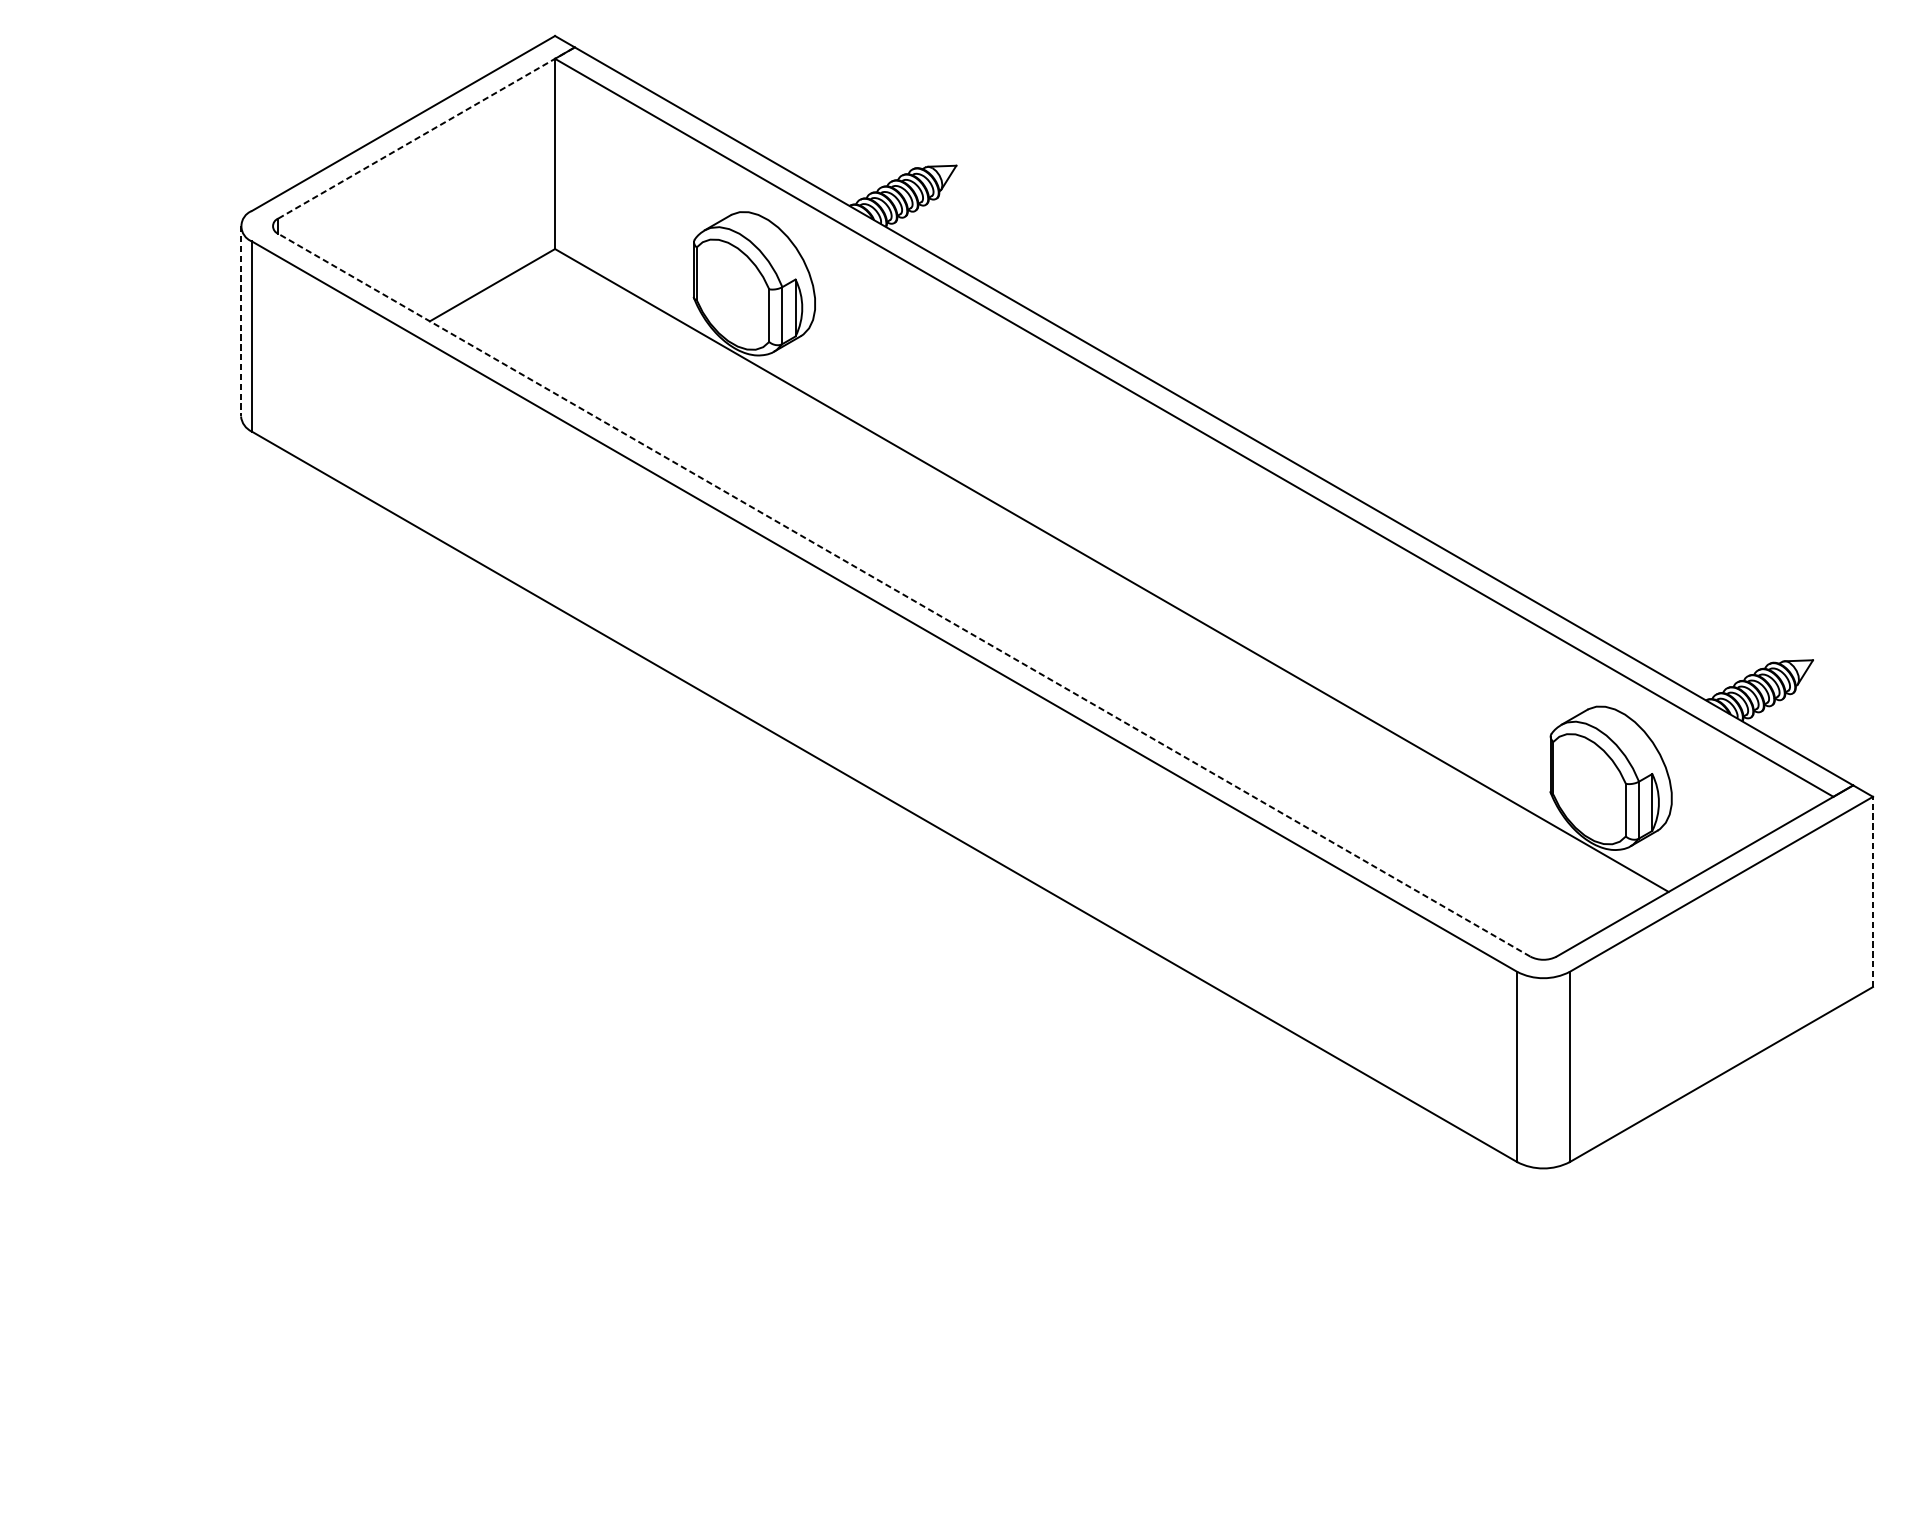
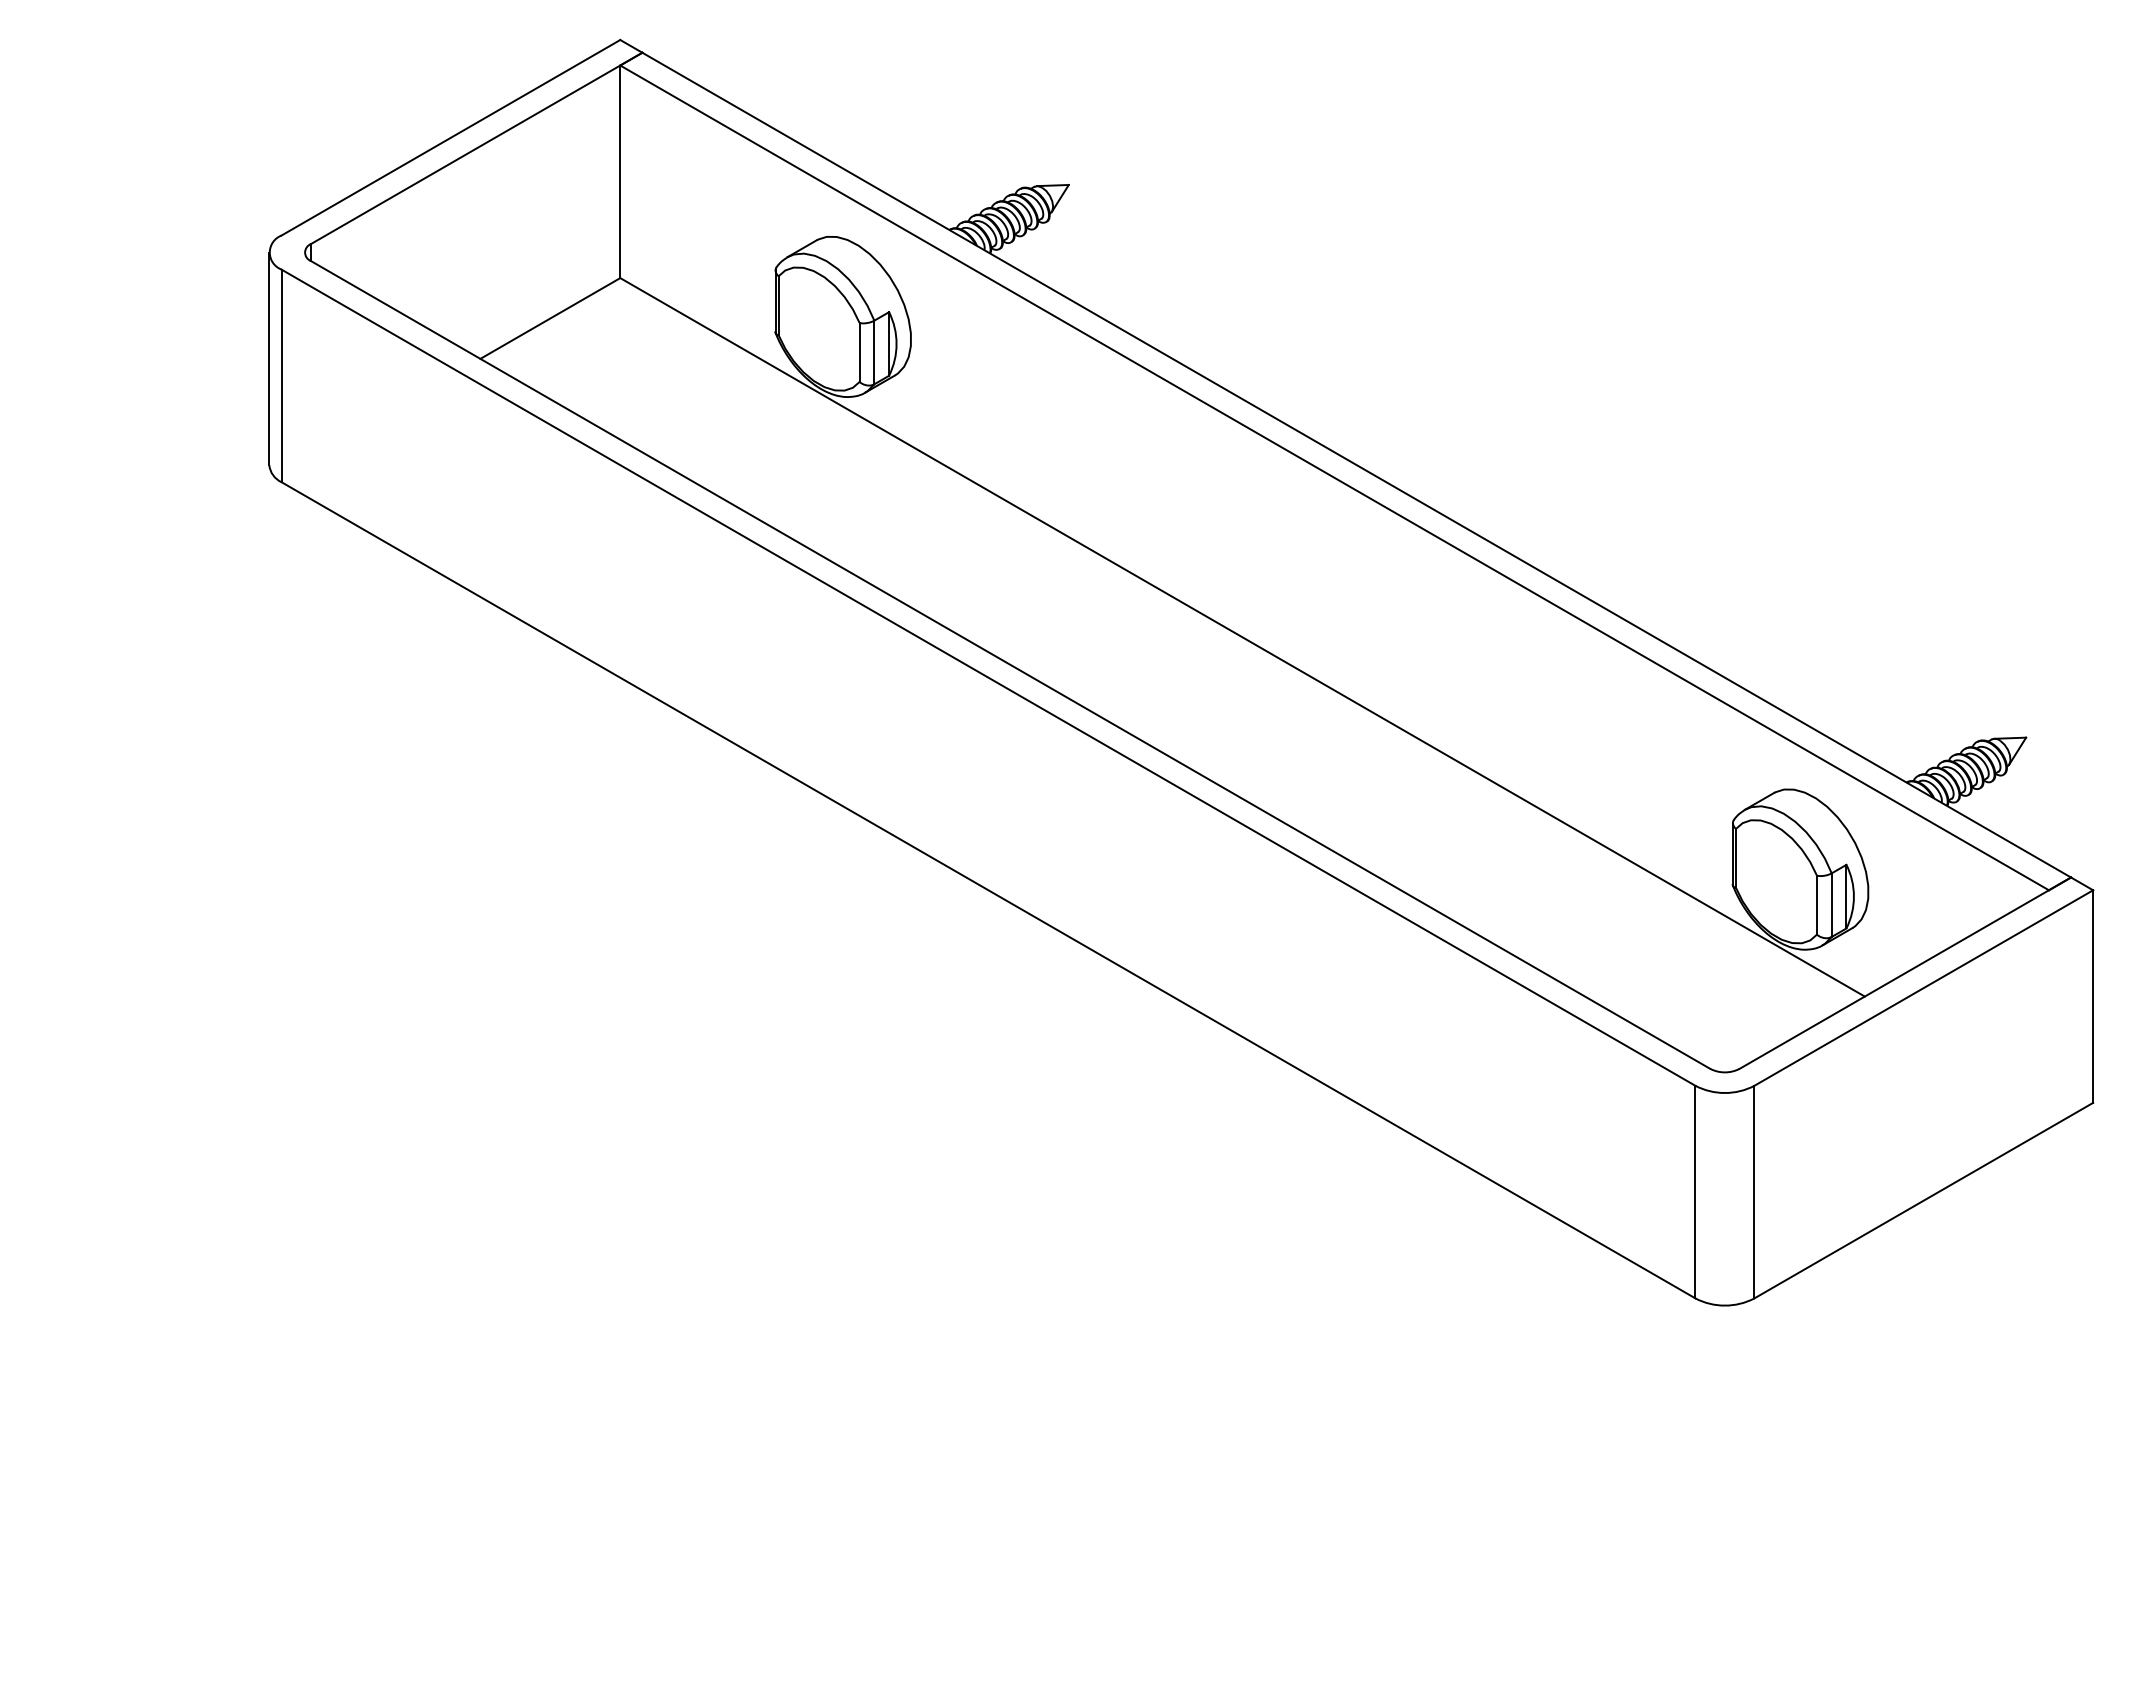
line: (427, 133) -> (477, 148), dashed -> solid
line: (241, 321) -> (269, 359), dashed -> solid
line: (904, 594) -> (1010, 664), dashed -> solid
line: (1873, 891) -> (2093, 996), dashed -> solid

